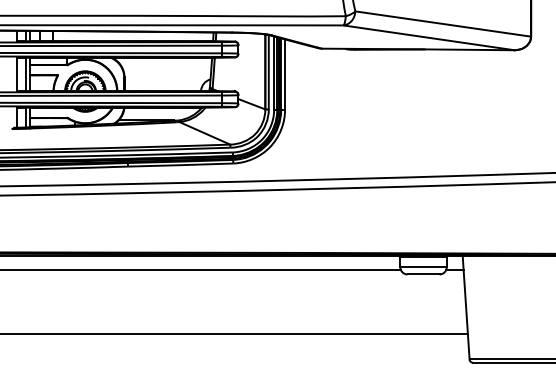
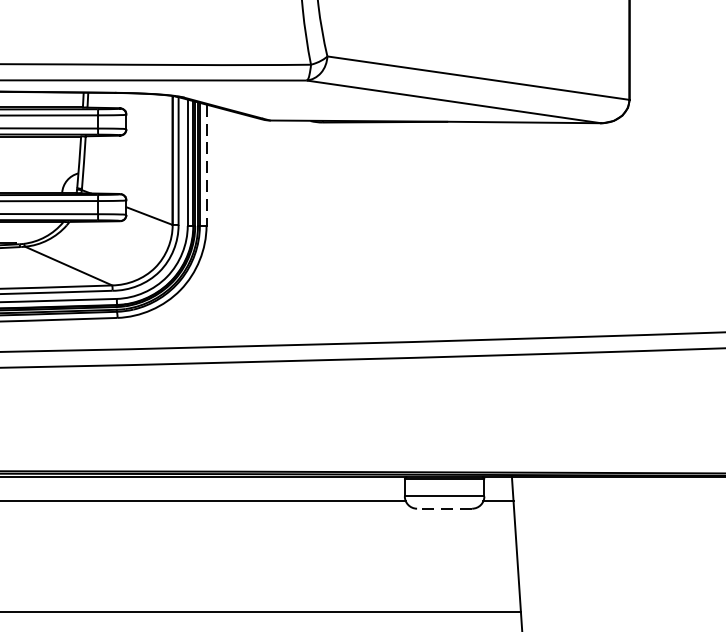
line: (285, 75) -> (207, 166), solid -> dashed
line: (423, 274) -> (444, 508), solid -> dashed

